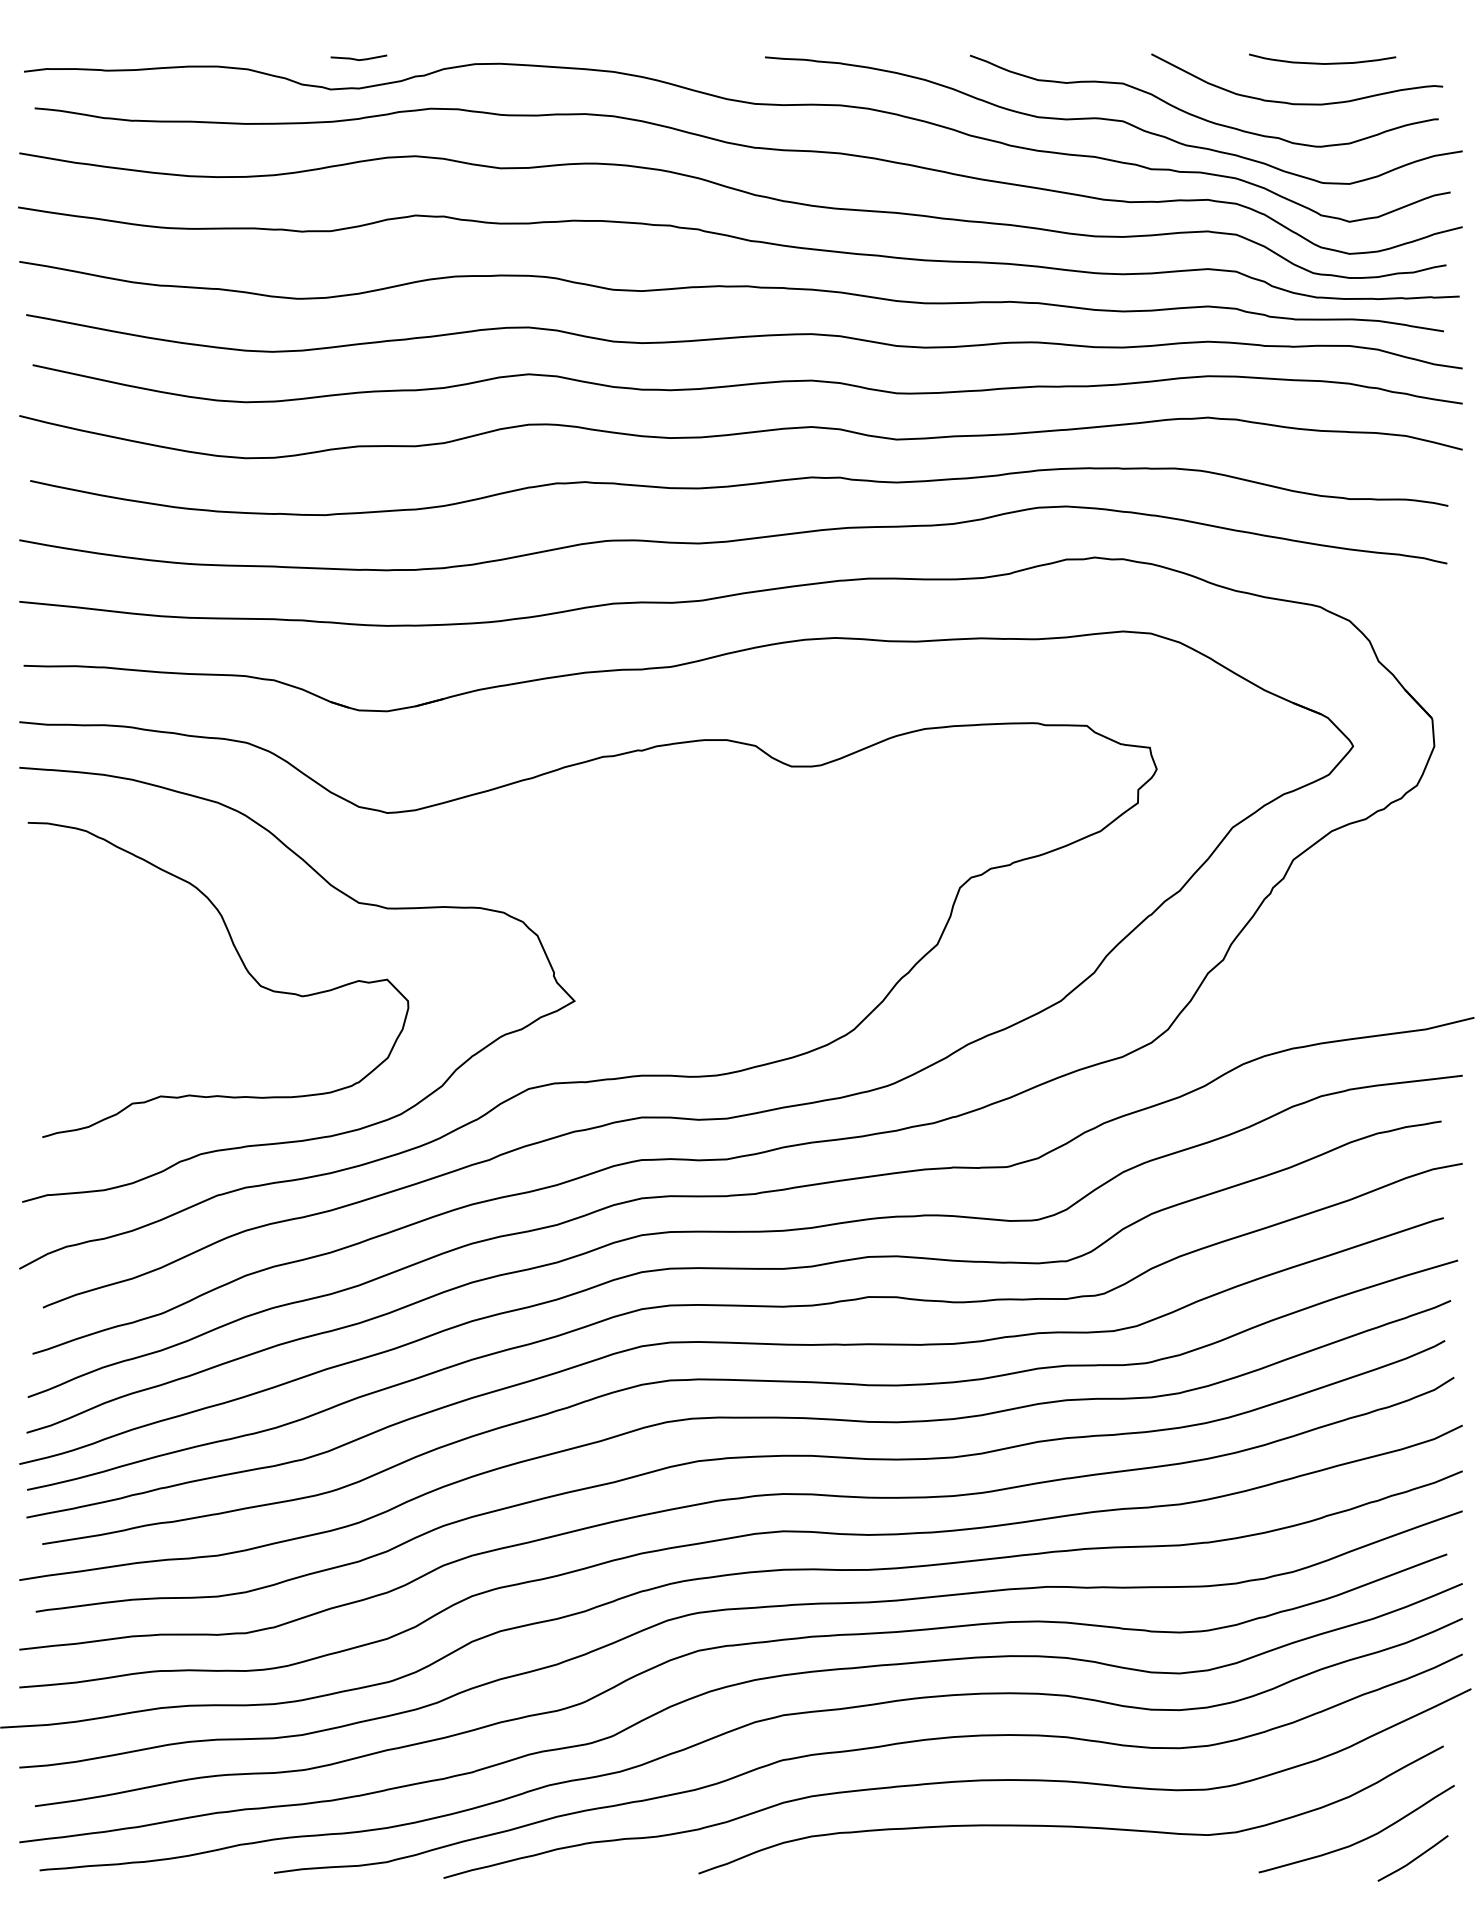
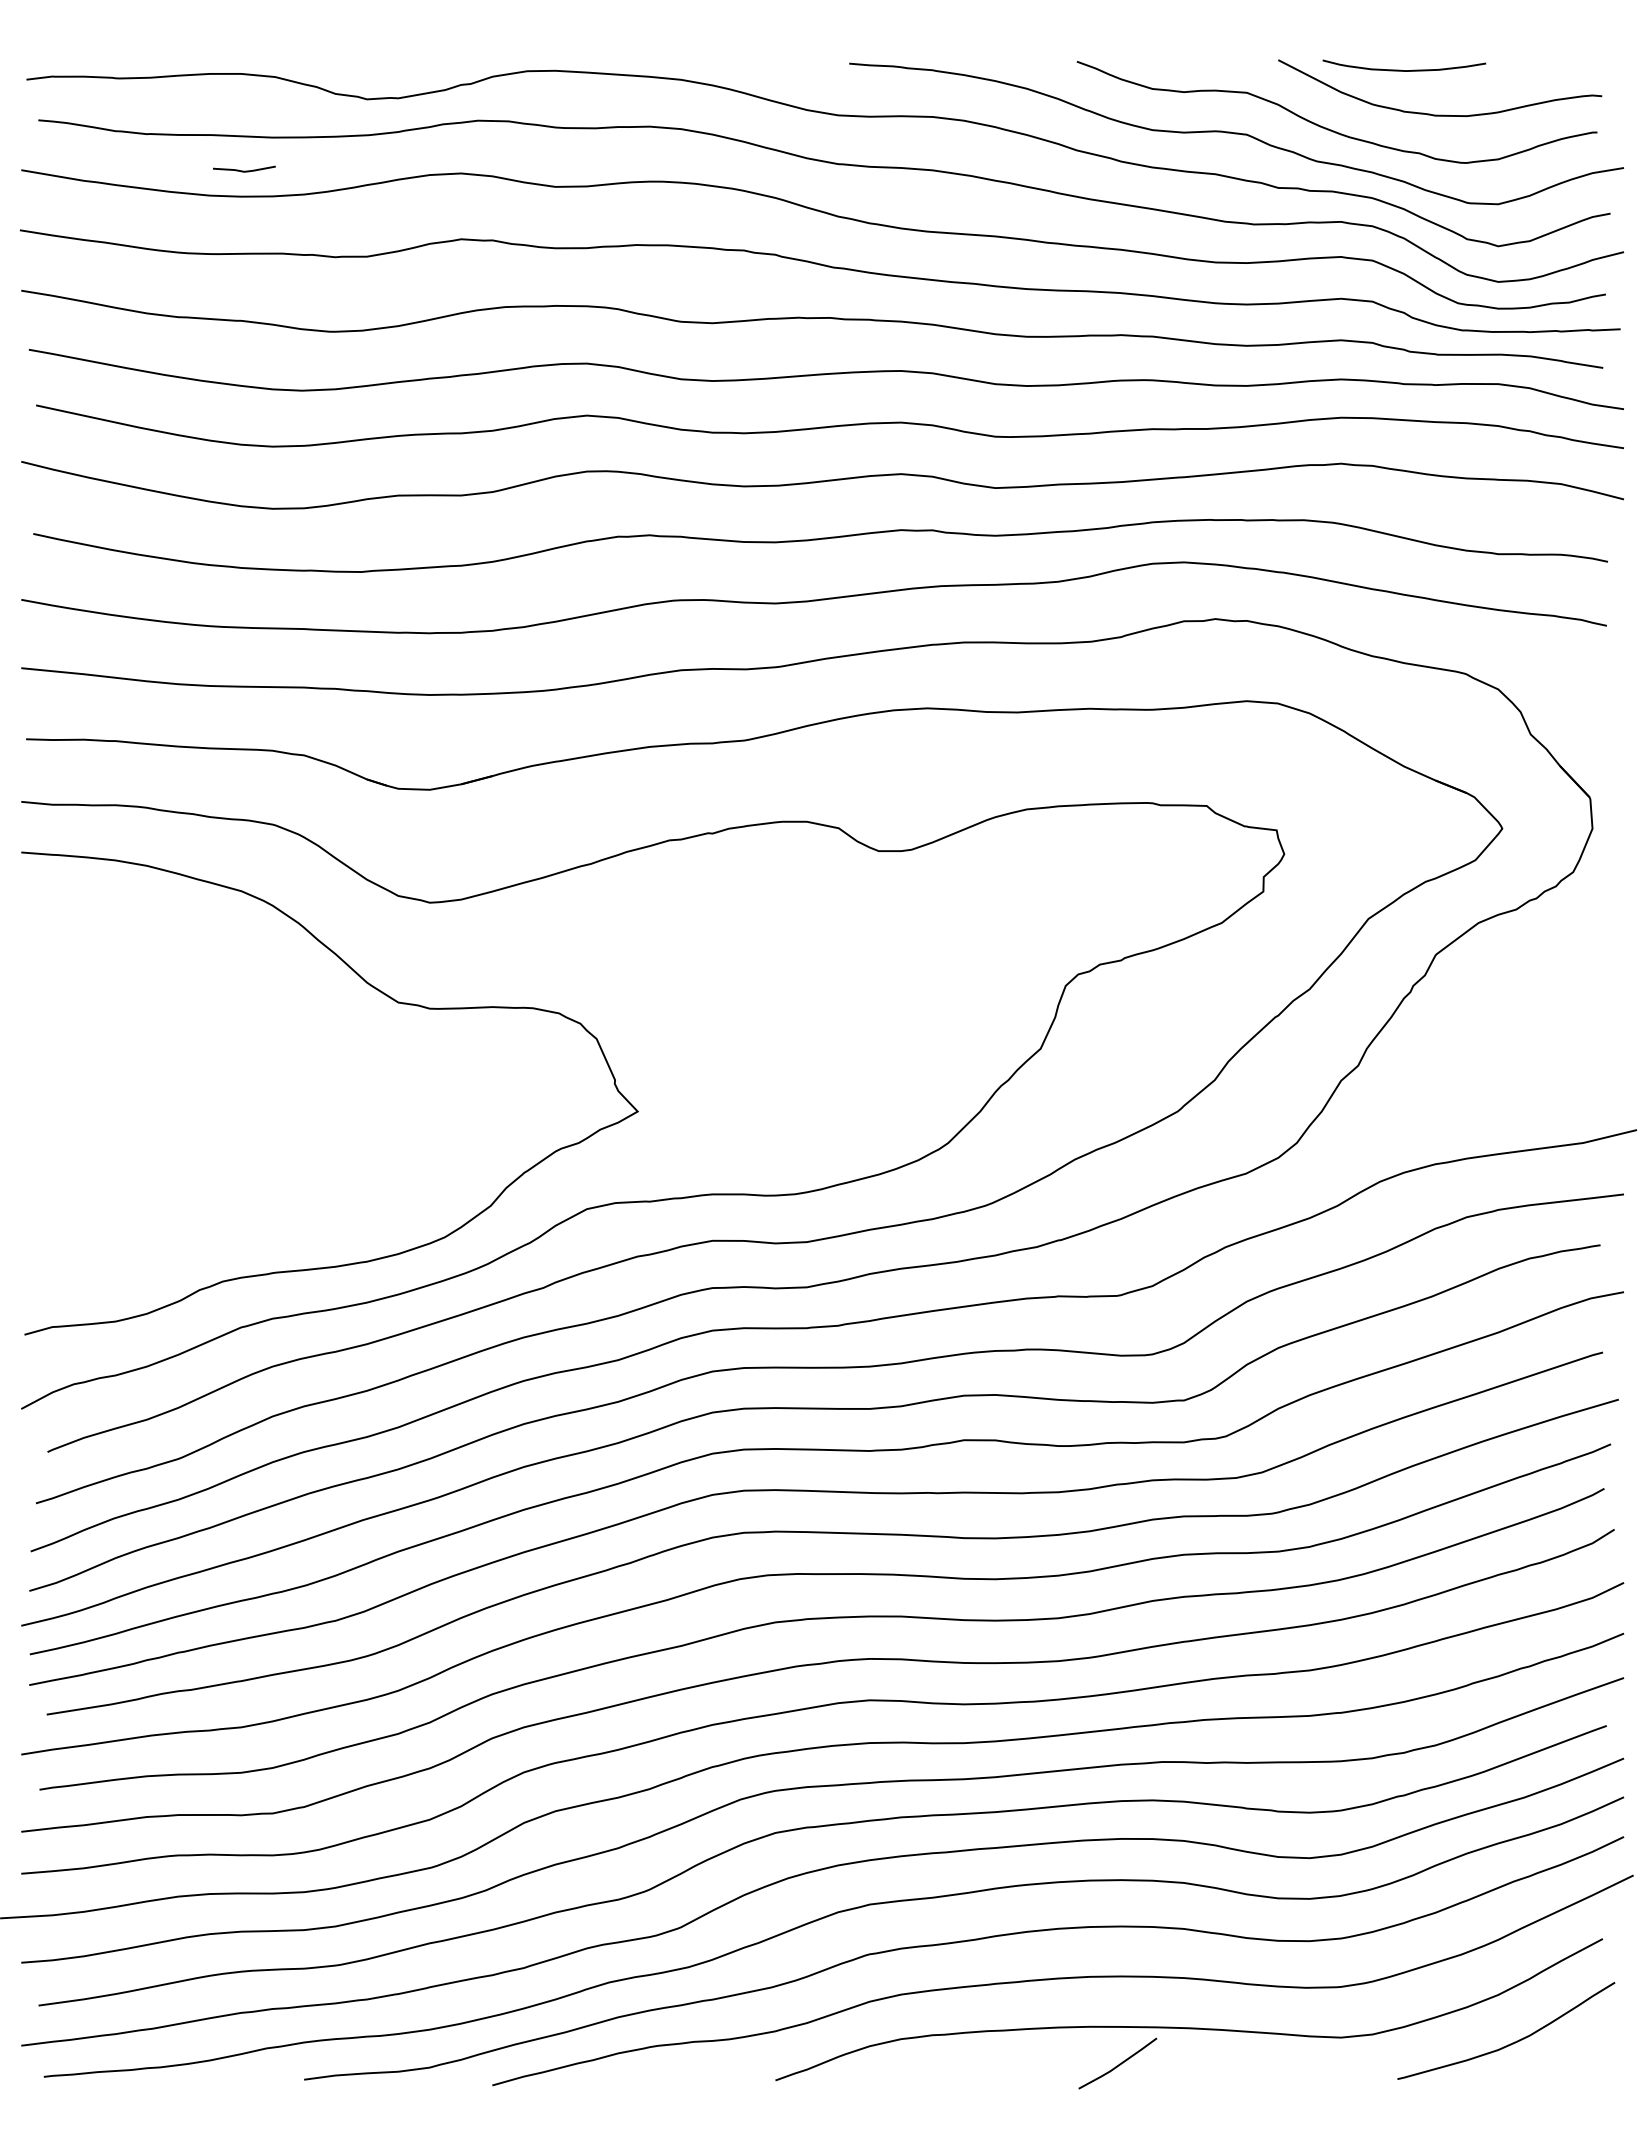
line: (359, 58) -> (244, 170), moved
curve: (1319, 62) -> (1401, 69), moved
curve: (241, 963) -> (268, 1069), removed
line: (1413, 1859) -> (1118, 2064), moved

